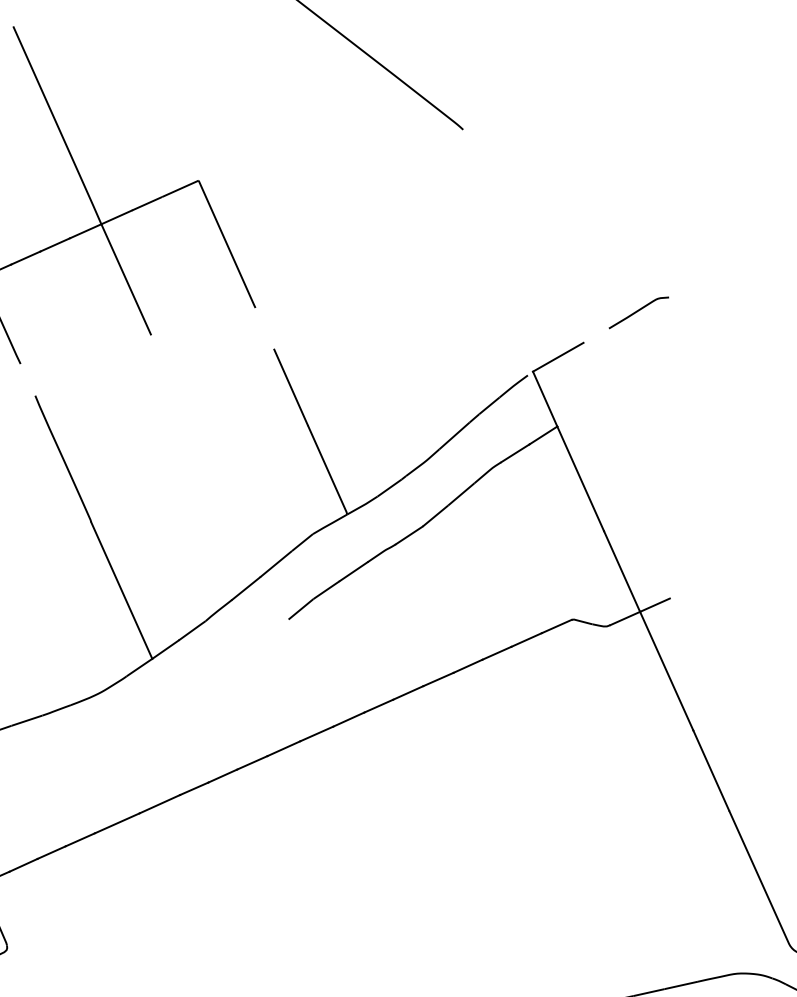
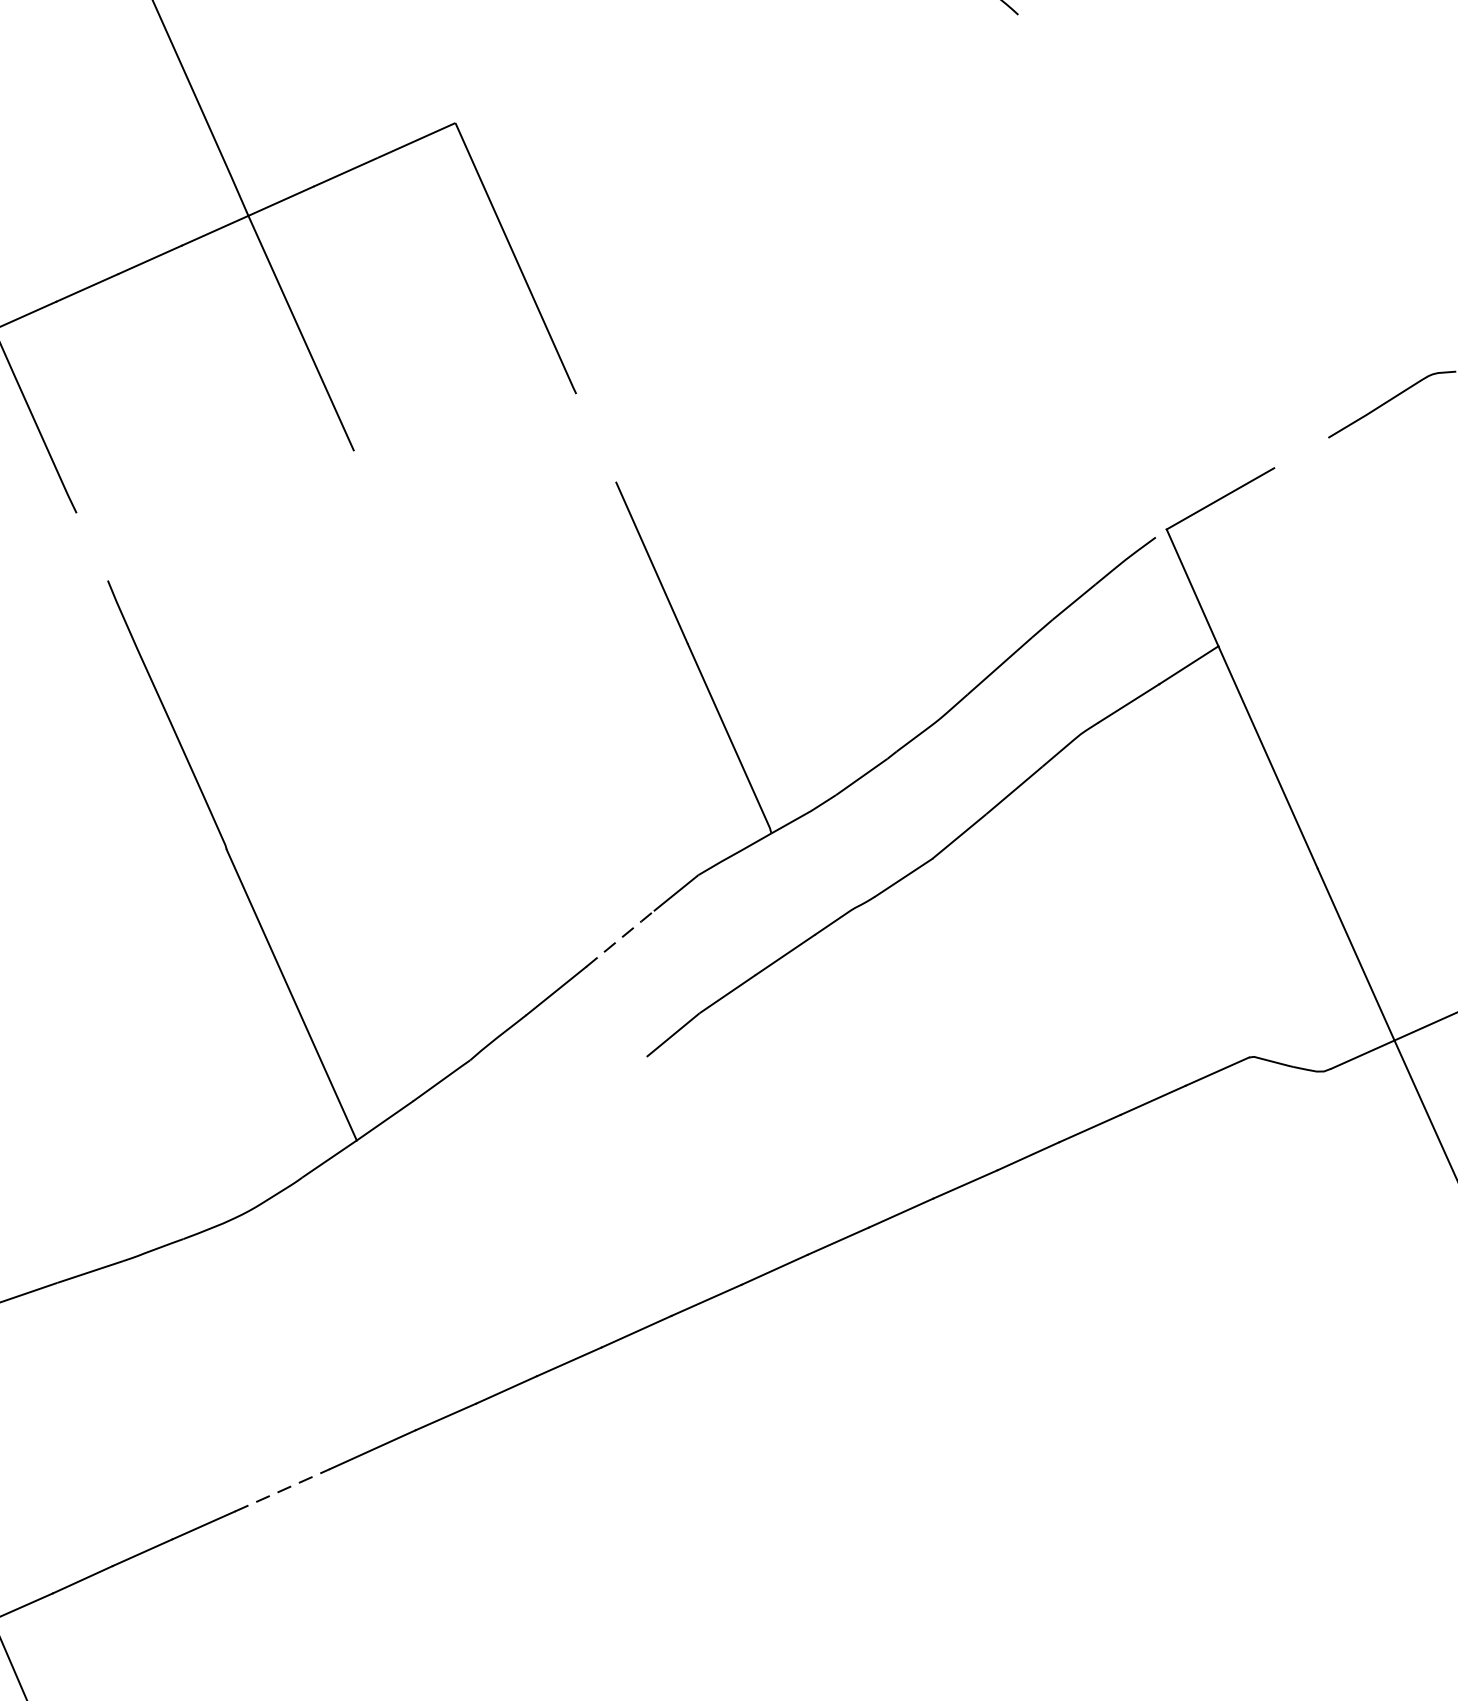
line: (276, 563) -> (620, 937), solid -> dashed
line: (117, 823) -> (282, 1490), solid -> dashed

